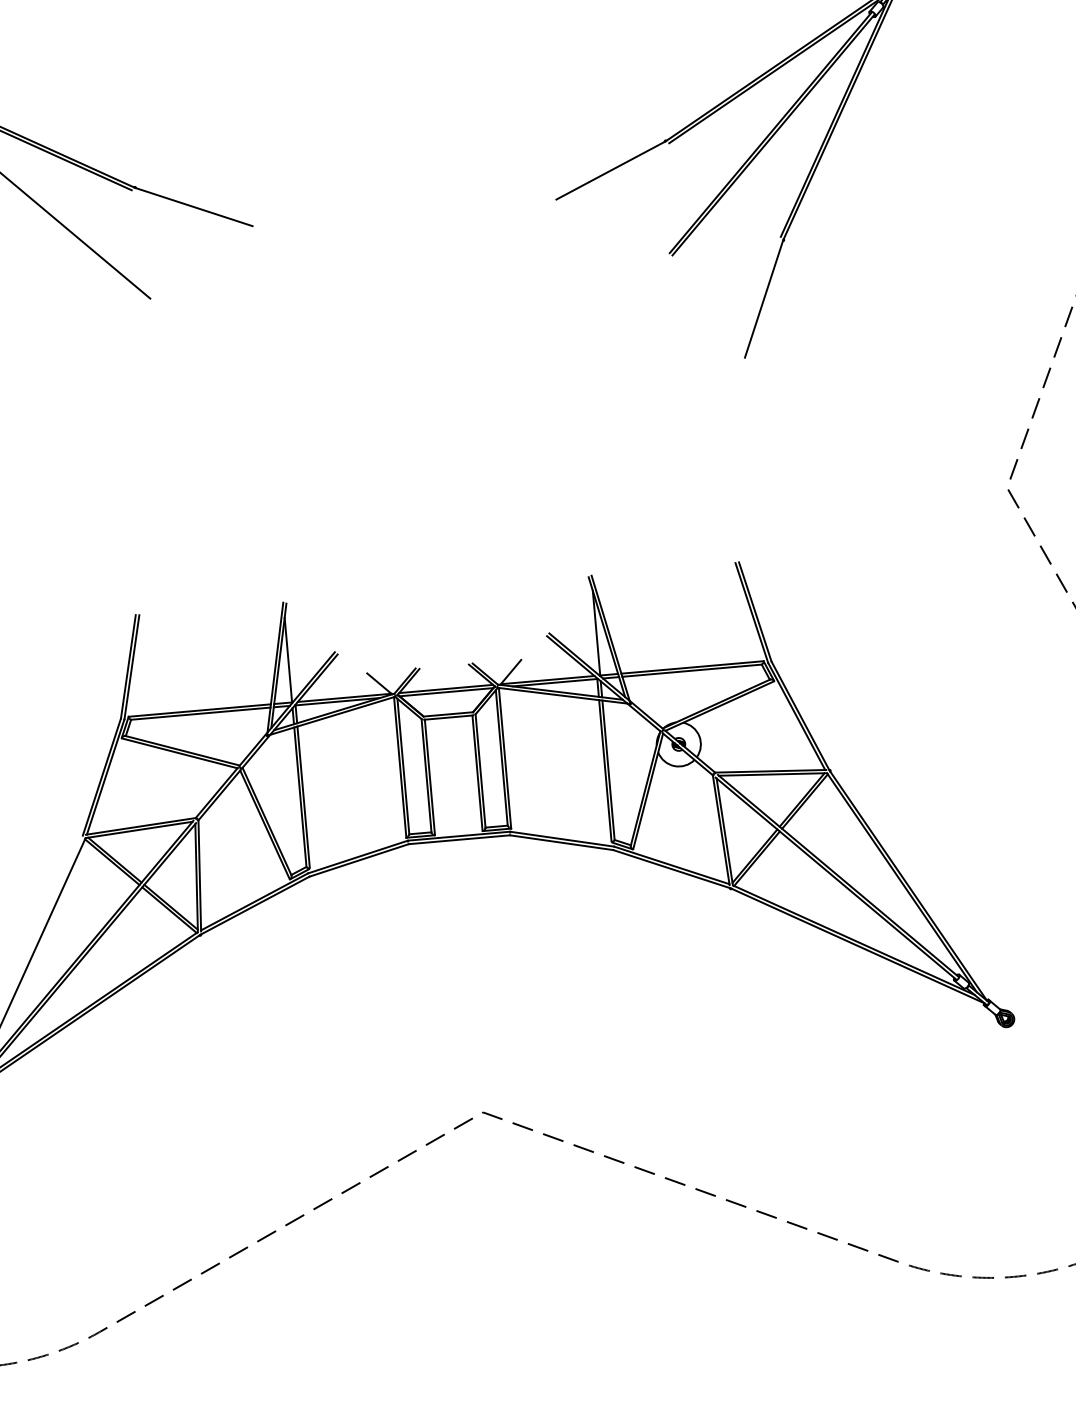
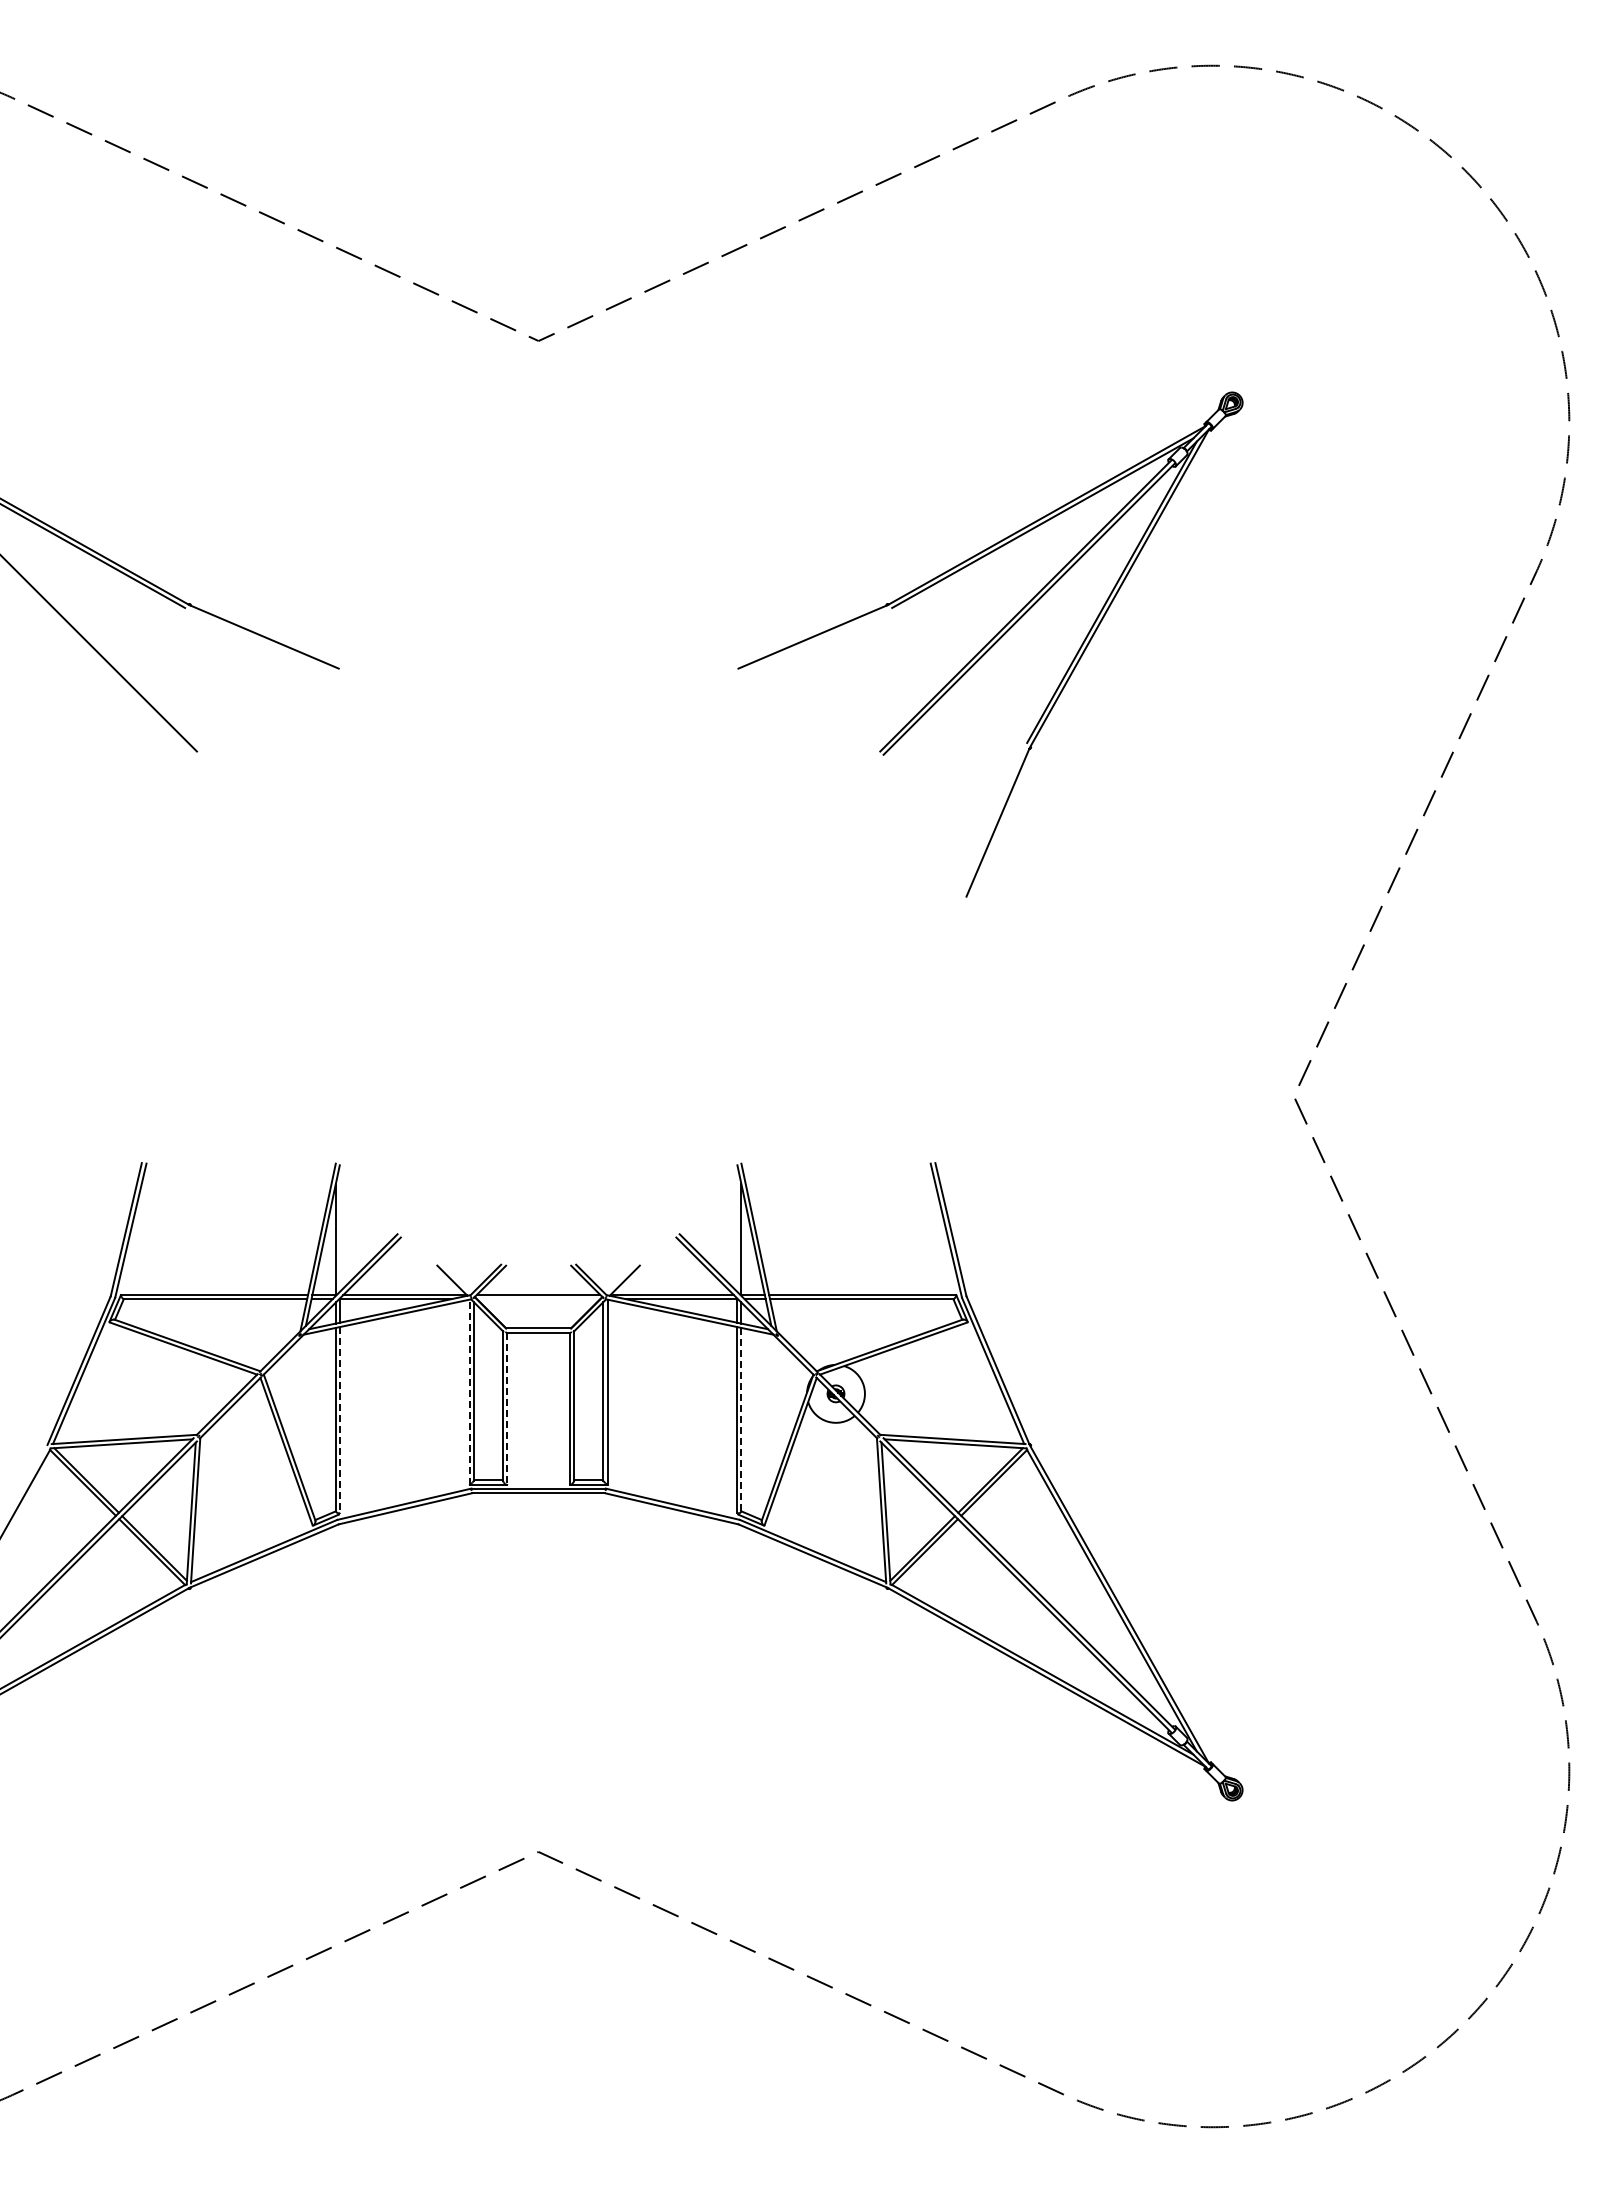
line: (446, 692) -> (538, 1299), removed
line: (400, 766) -> (469, 1391), solid -> dashed
line: (608, 770) -> (741, 1419), solid -> dashed
line: (430, 777) -> (507, 1408), solid -> dashed
line: (303, 796) -> (340, 1419), solid -> dashed

